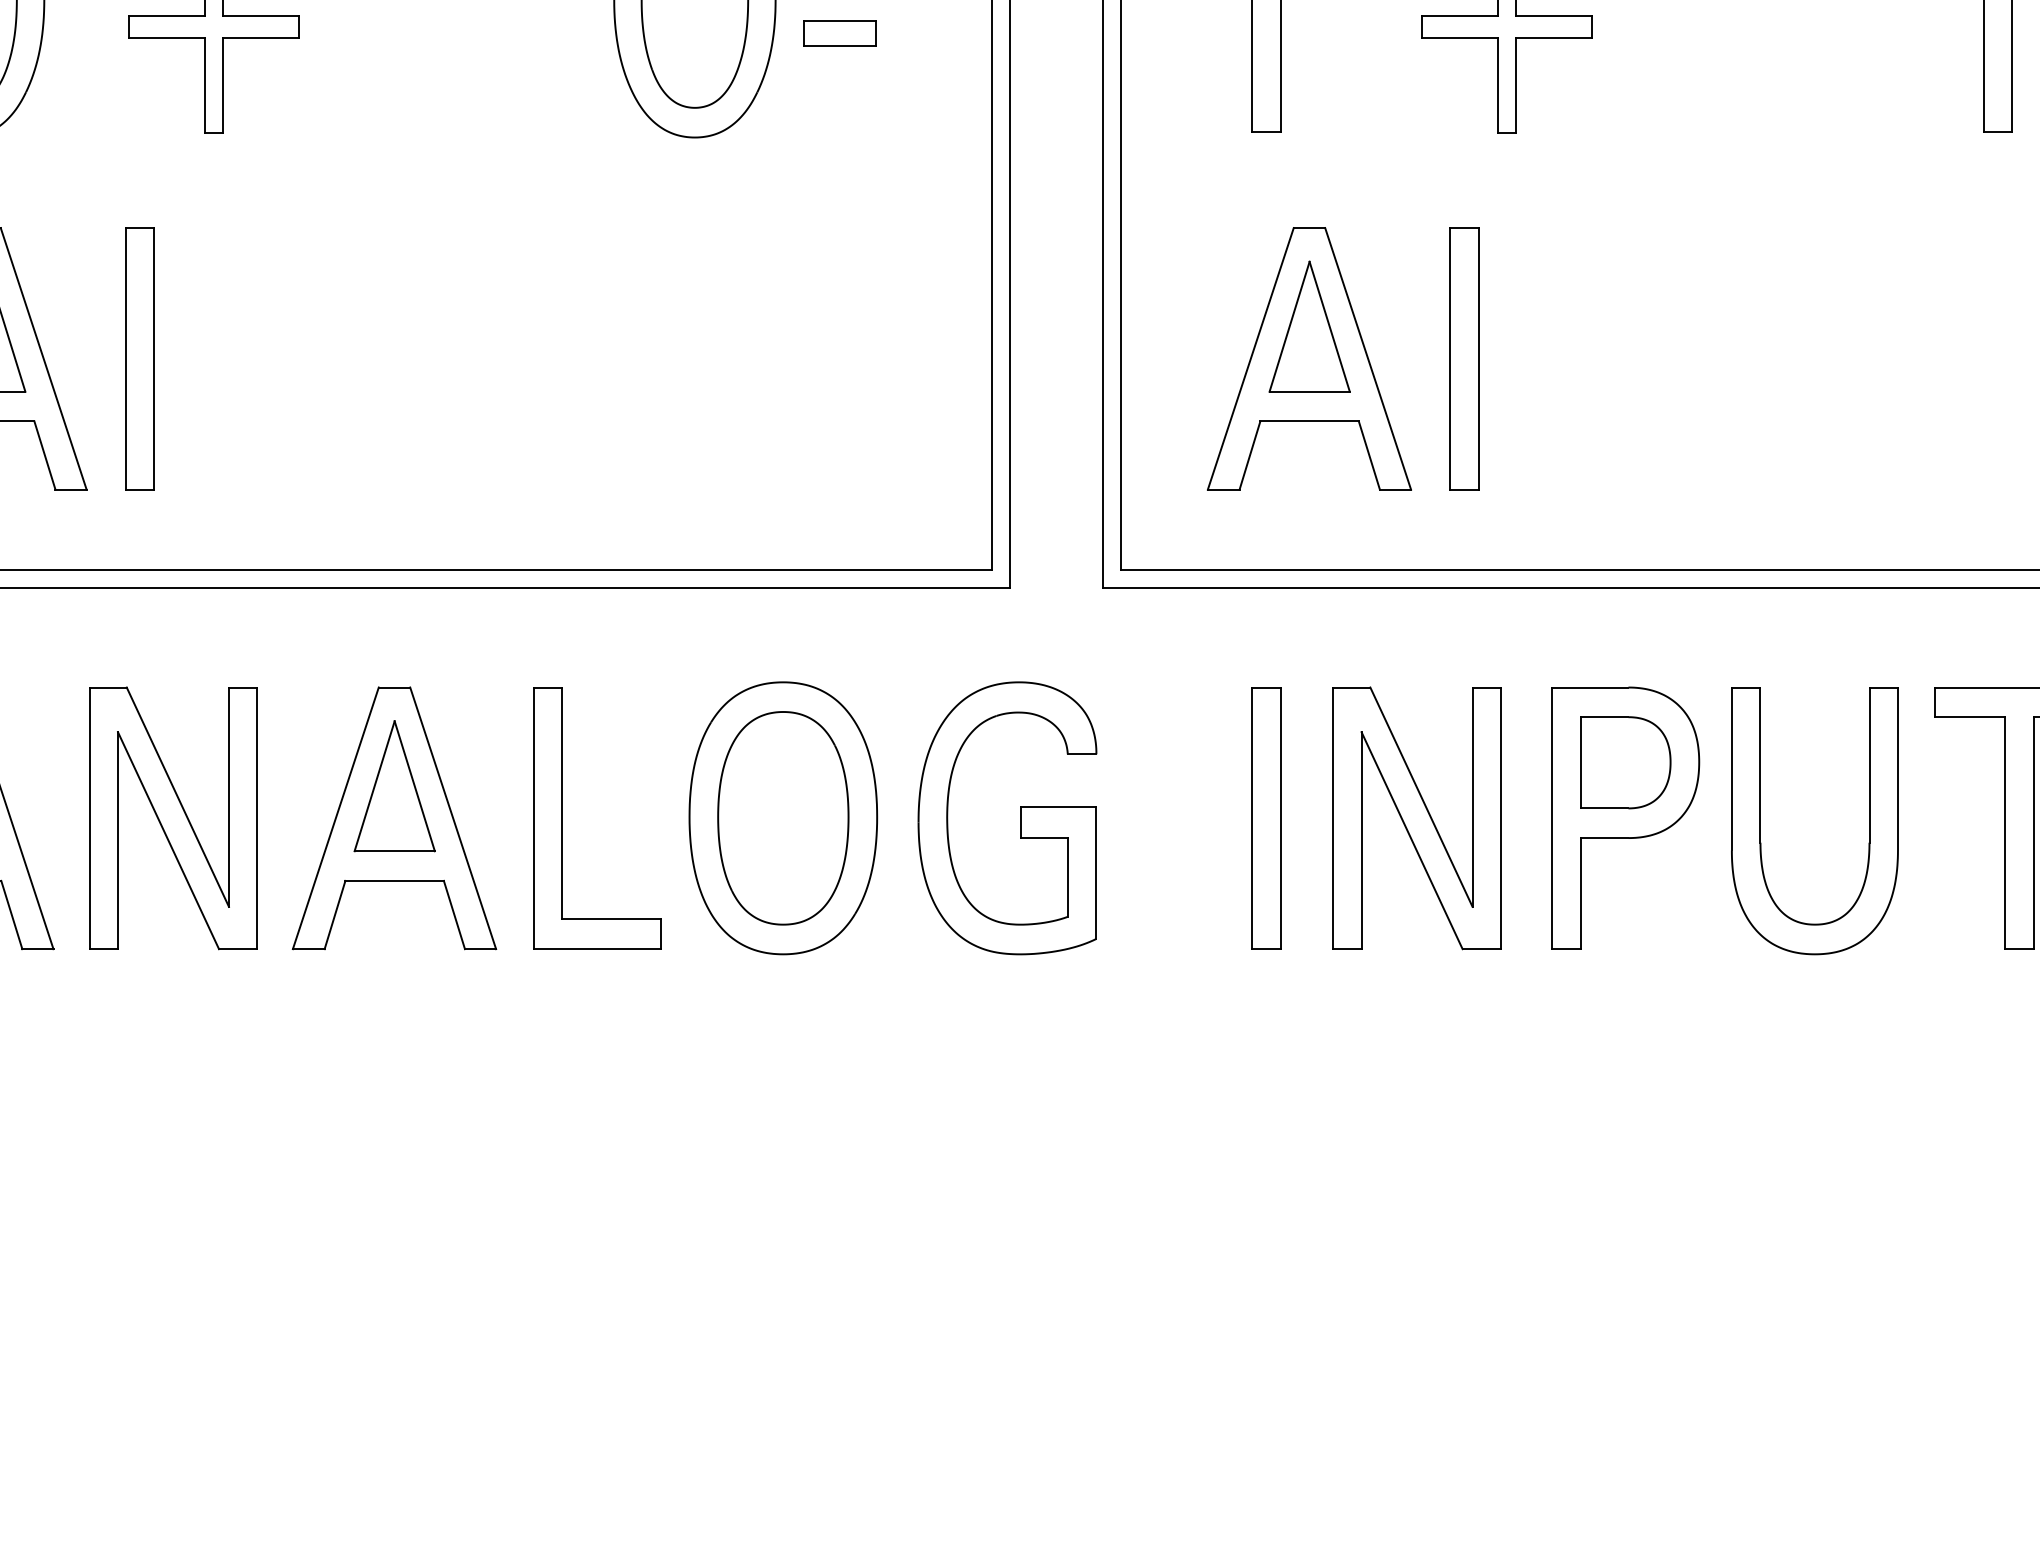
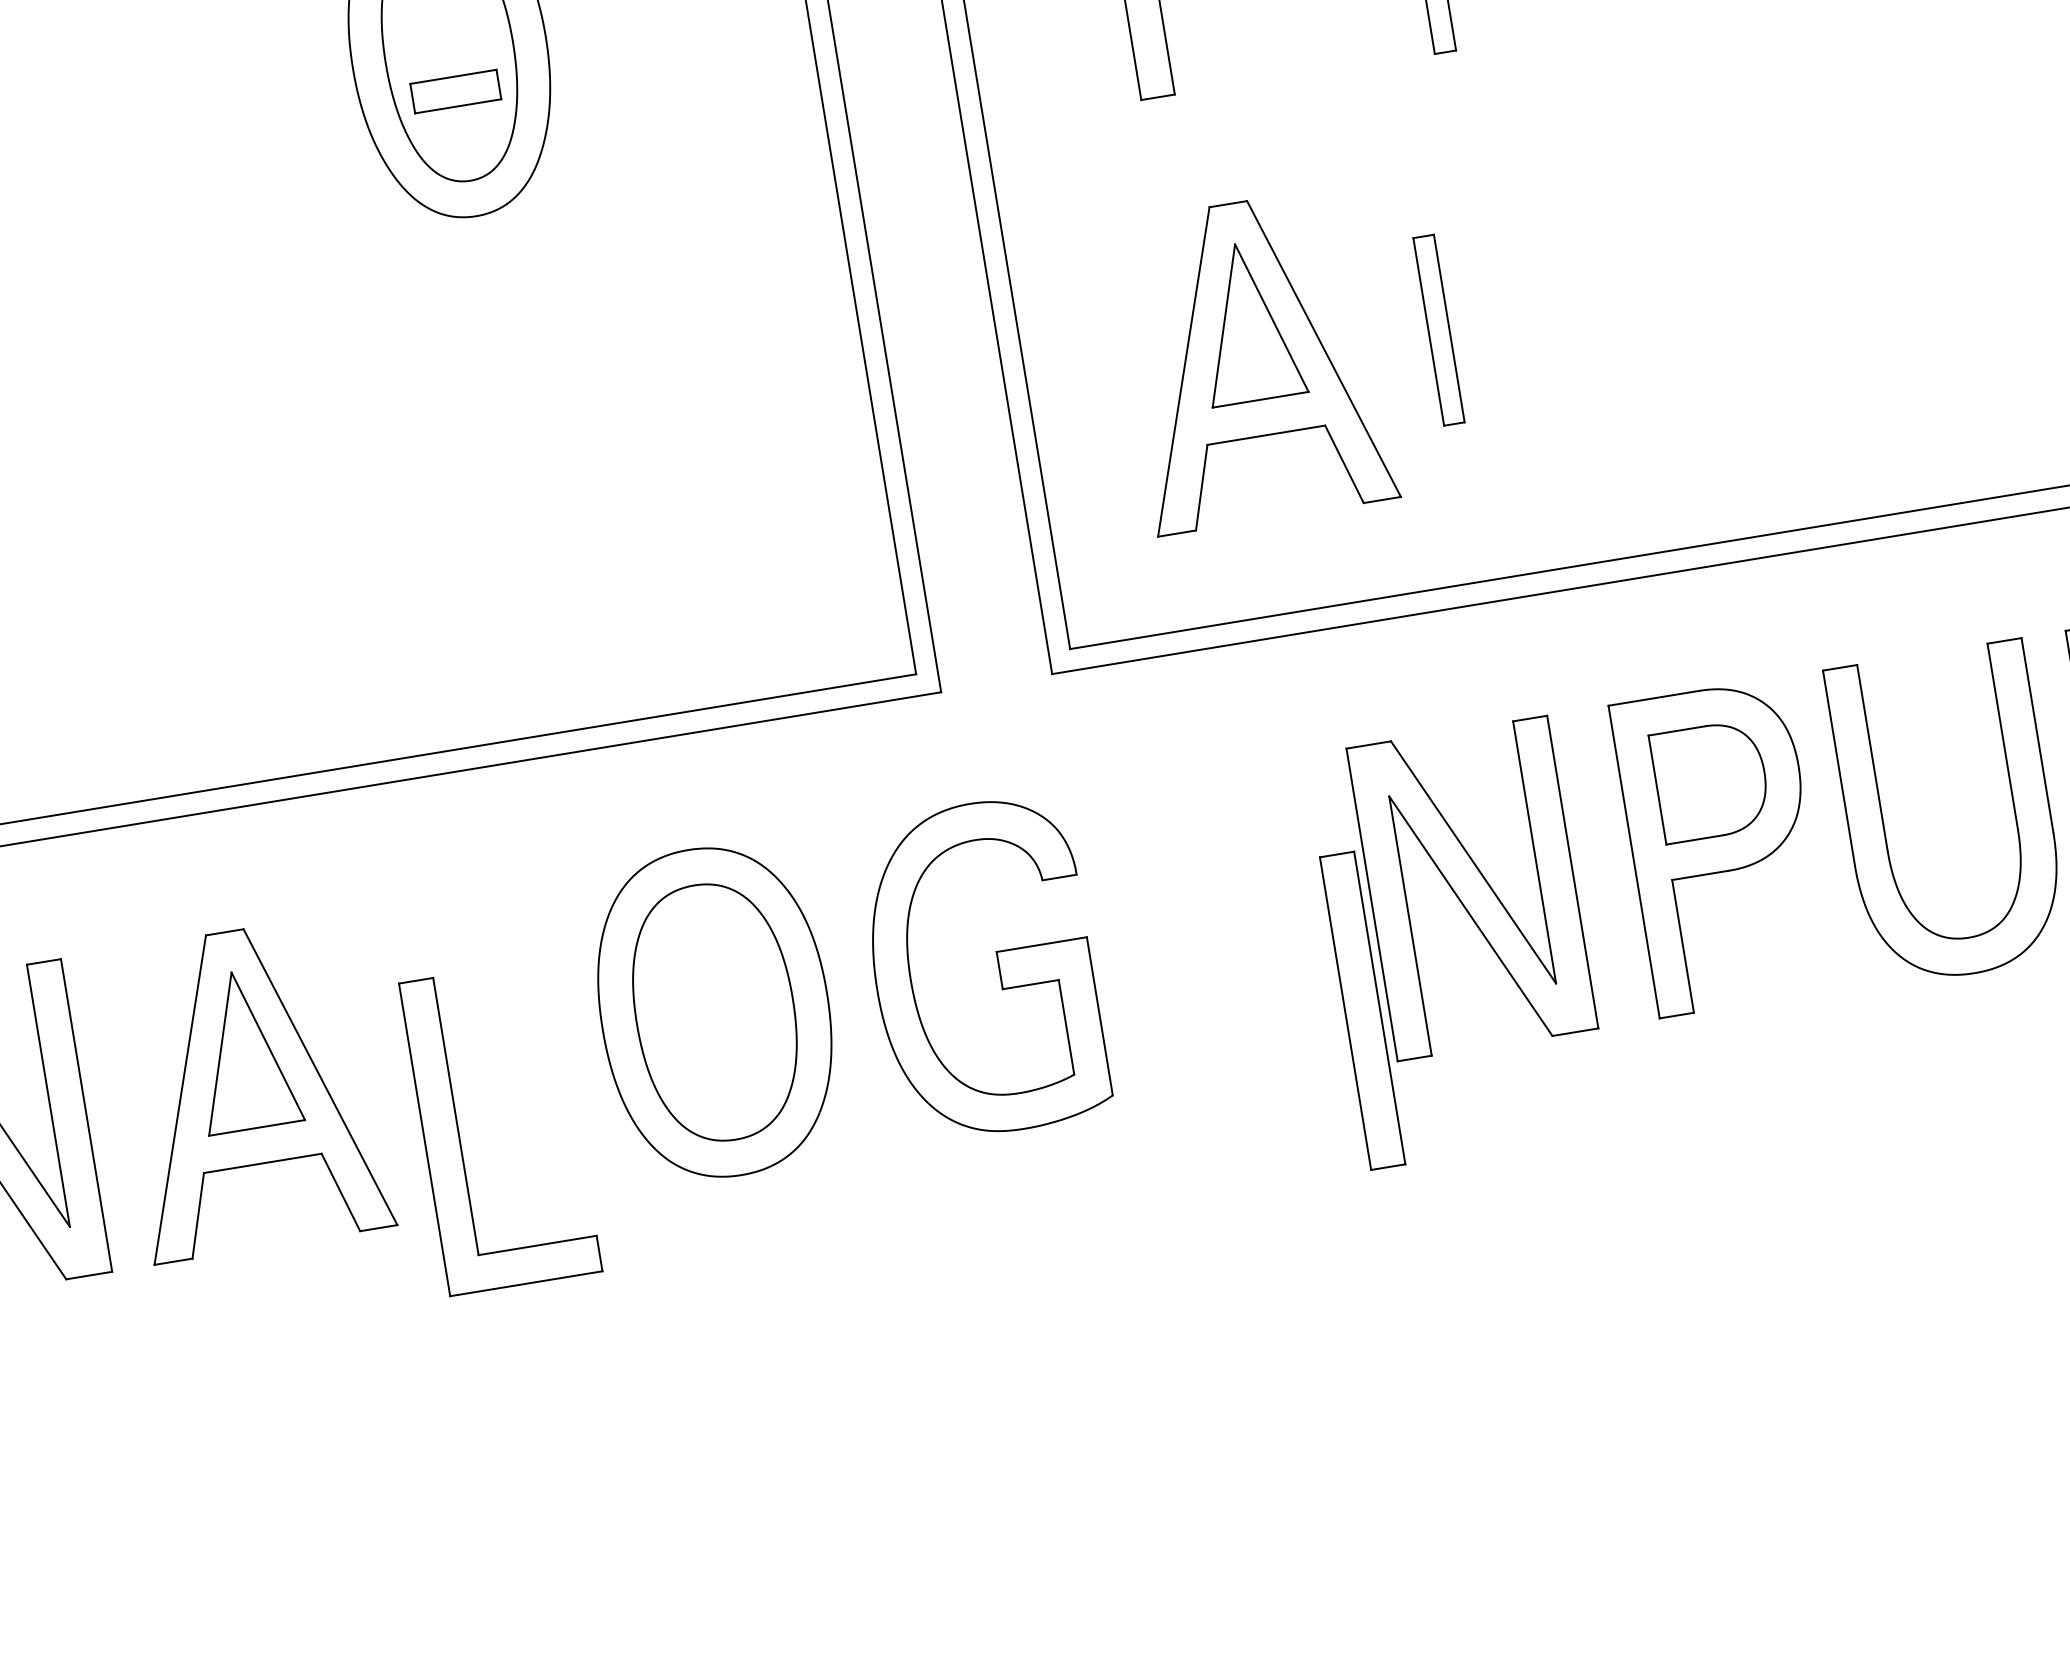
part: (839, 33) -> (455, 92), moved
part: (1464, 358) -> (1439, 329), size x0.6
part: (562, 818) -> (459, 1134), moved
part: (1266, 818) -> (1362, 1010), moved

